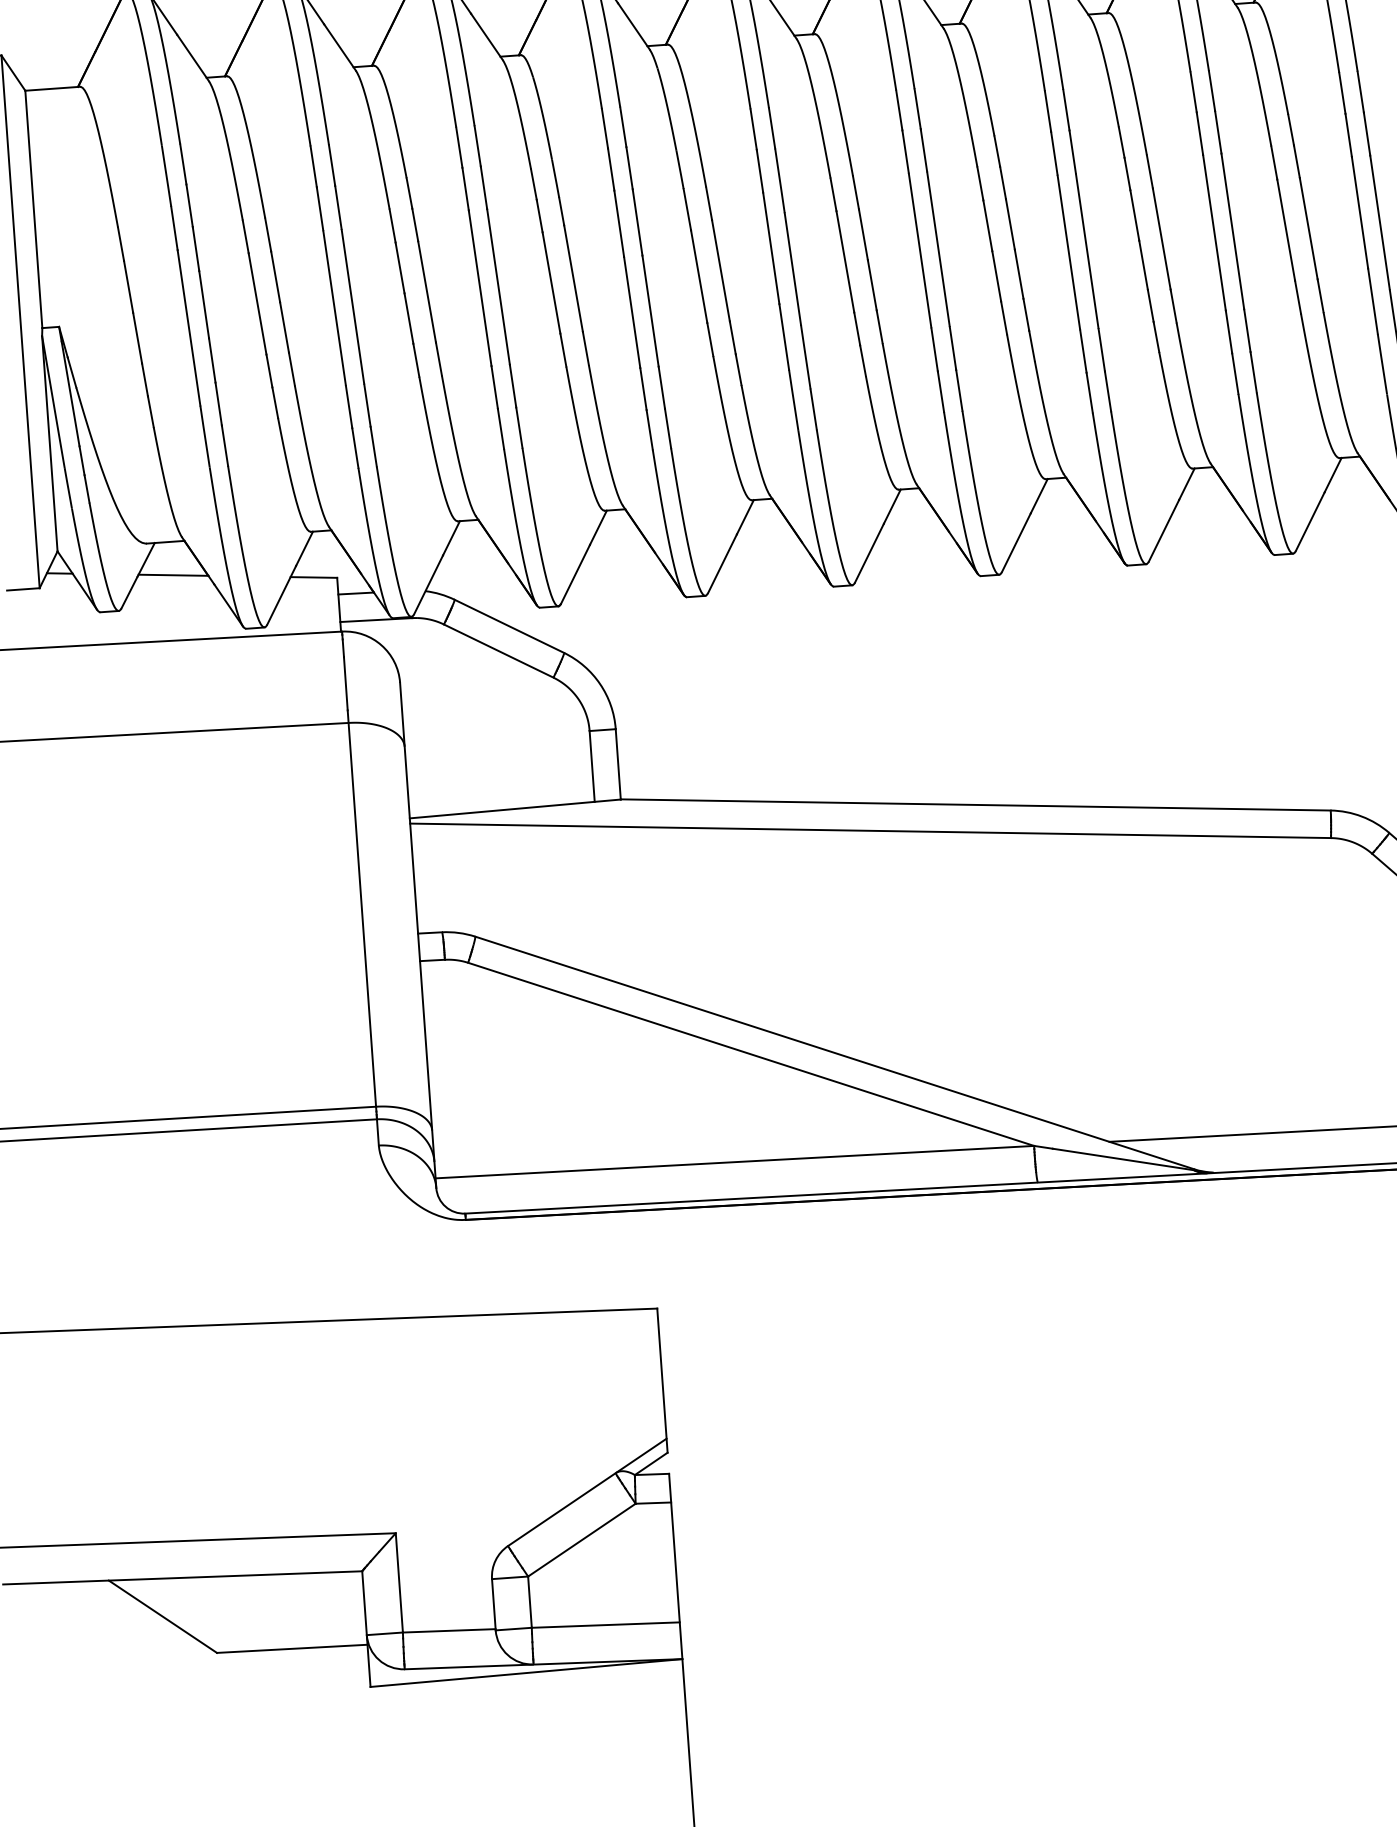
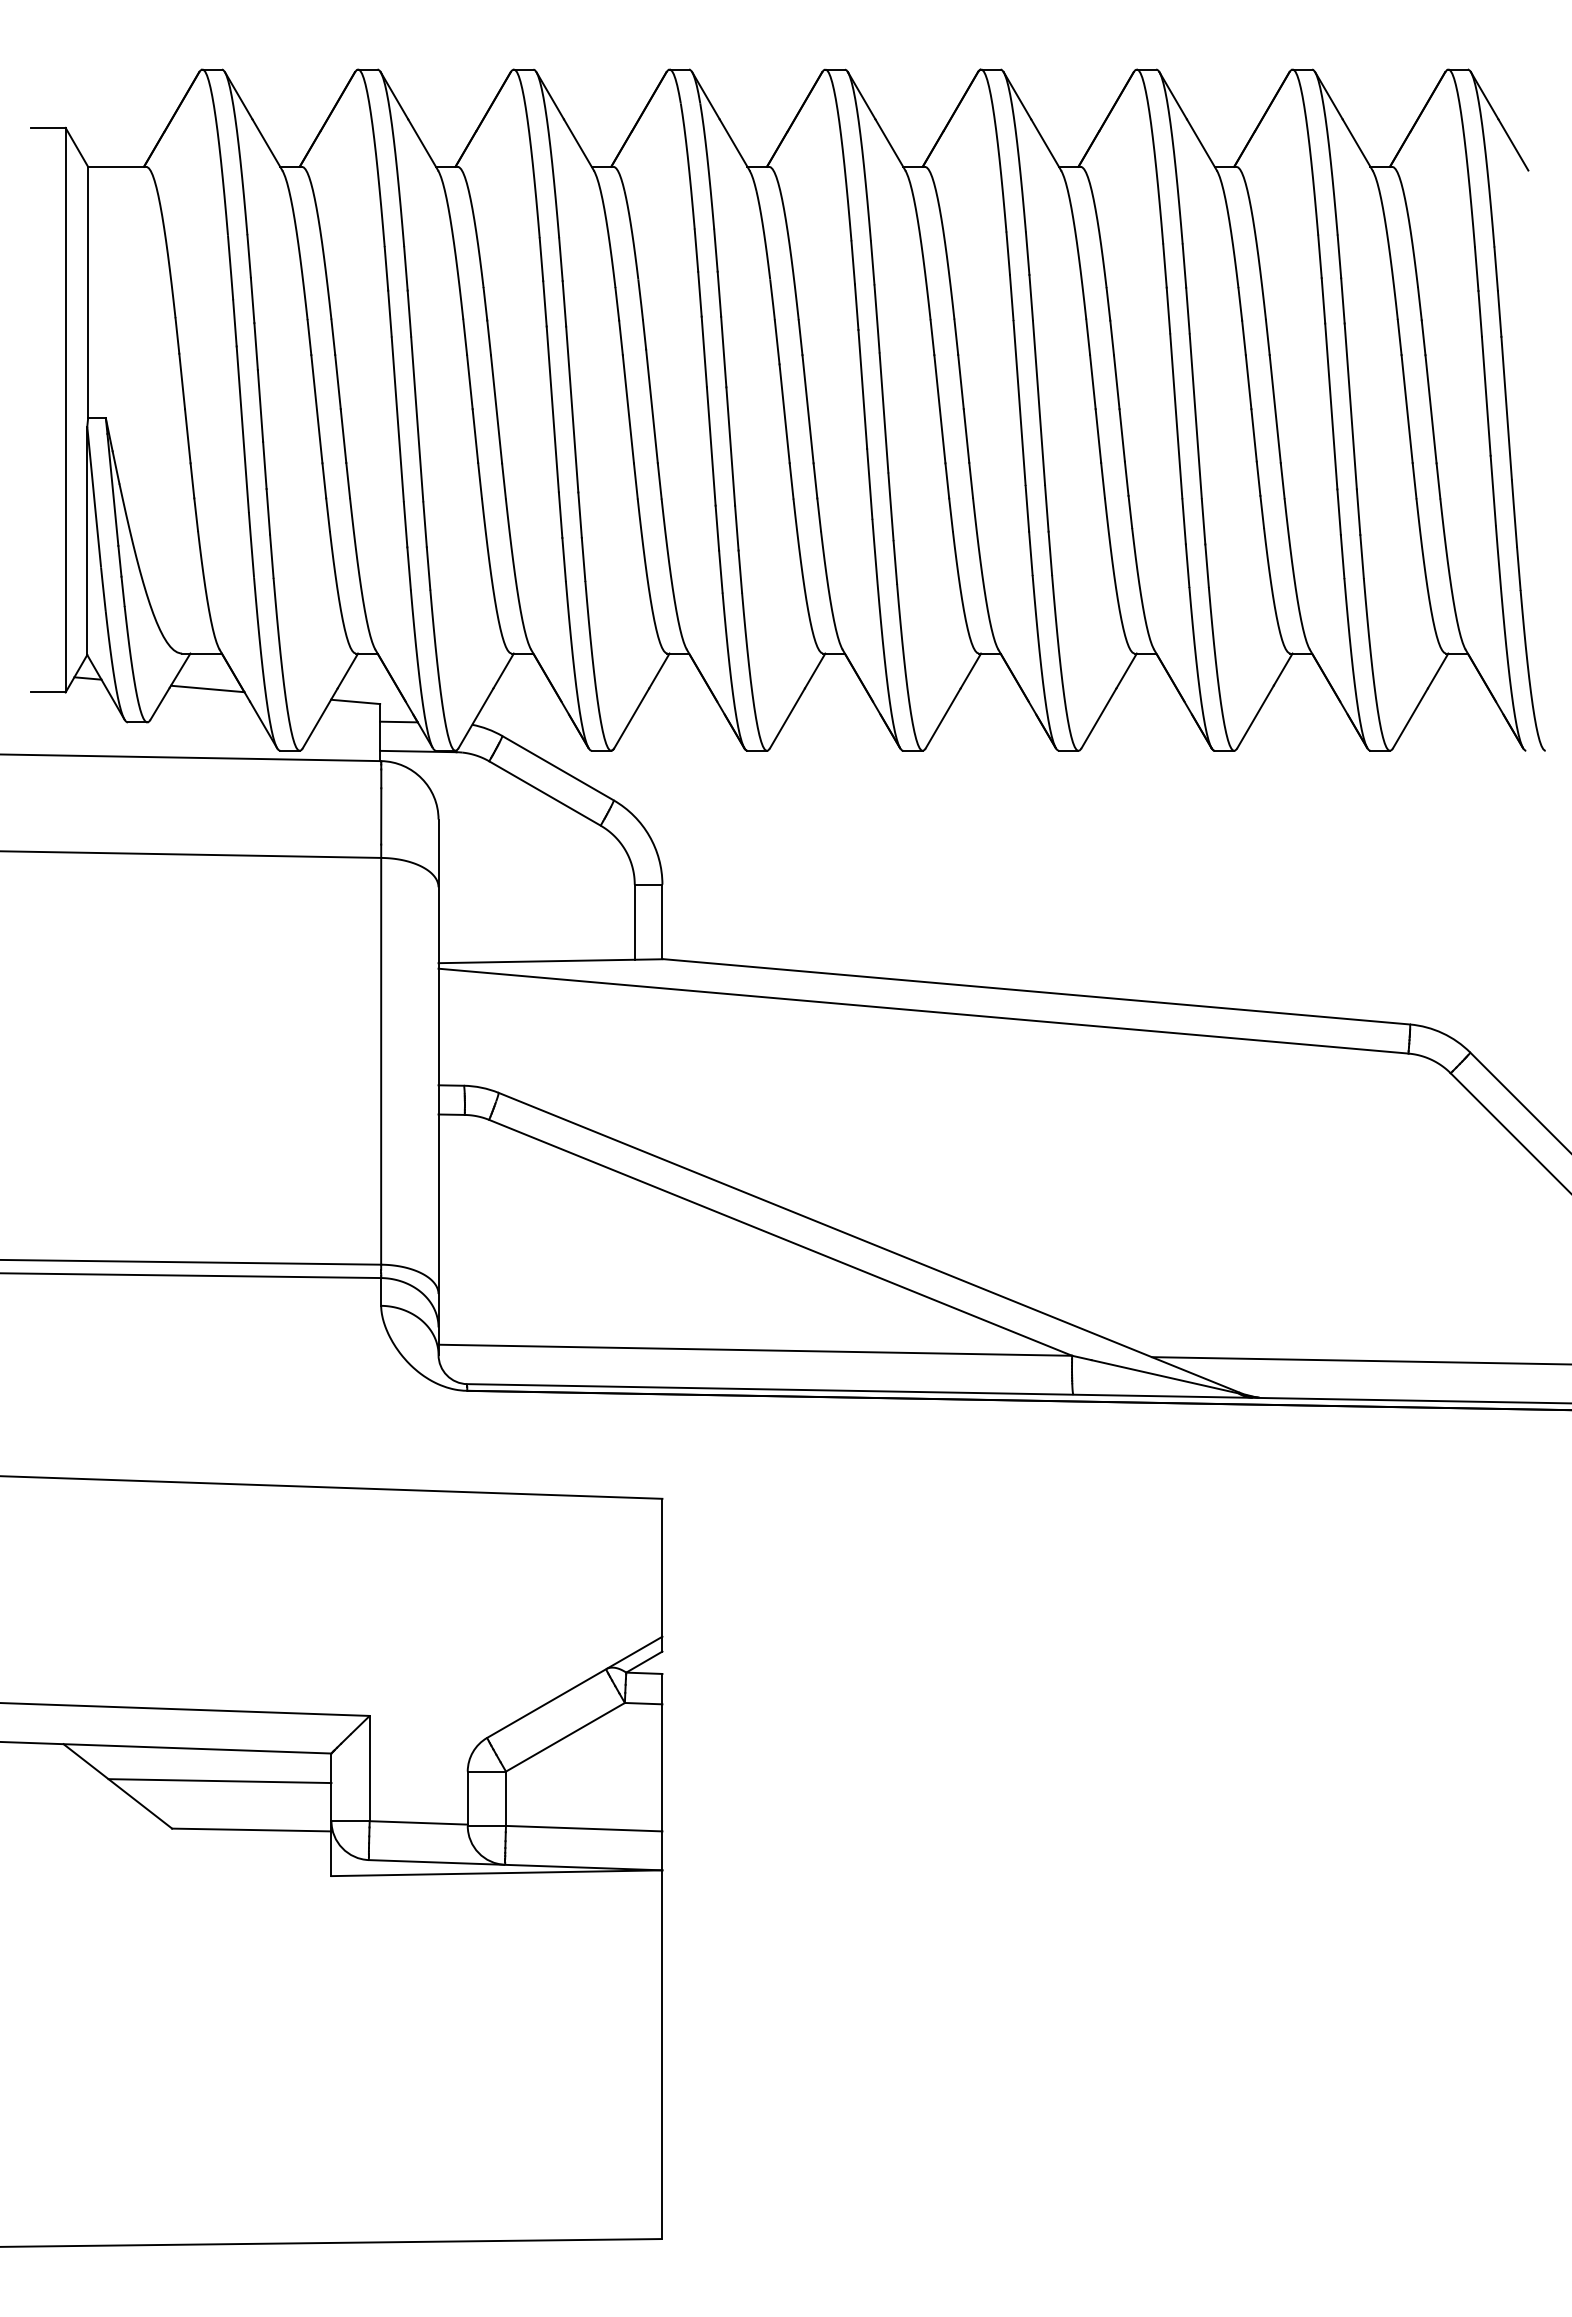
line: (258, 1605) -> (219, 1781), added

